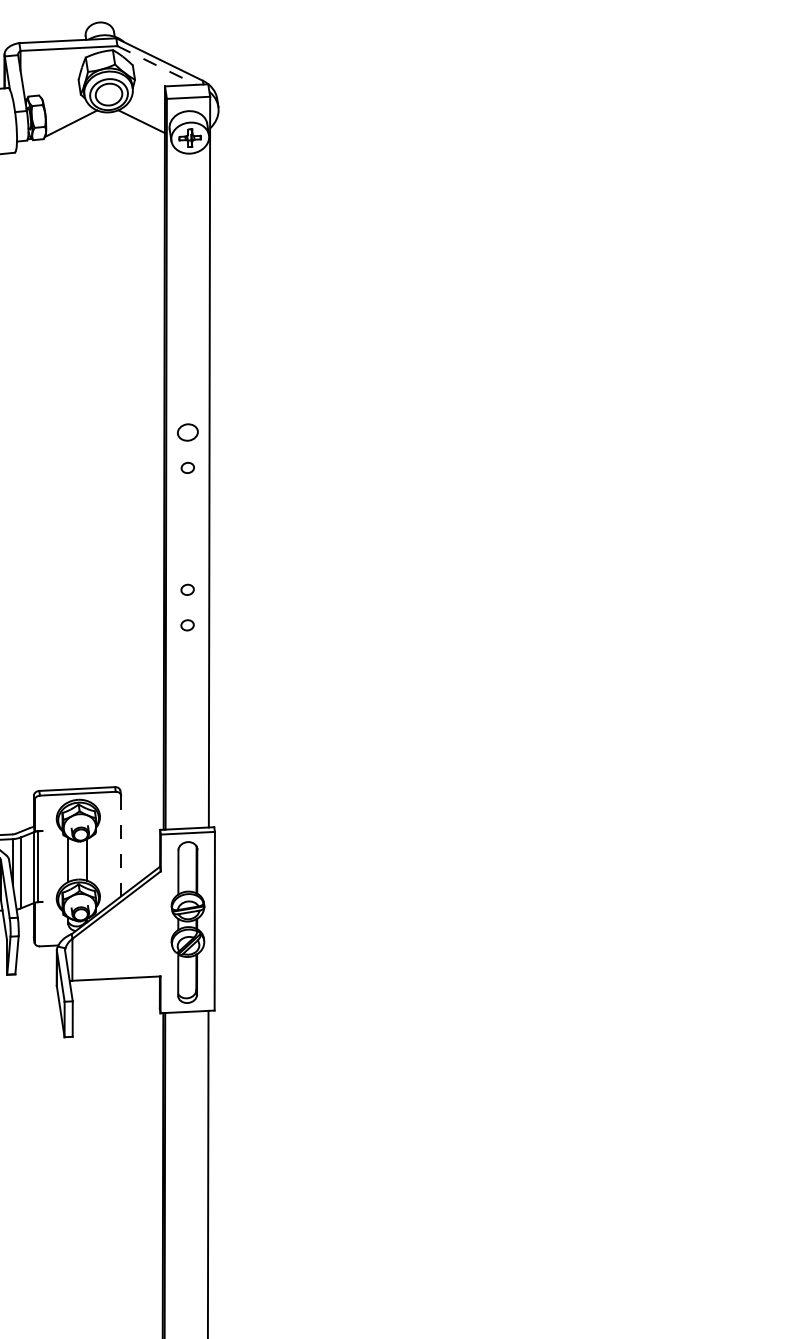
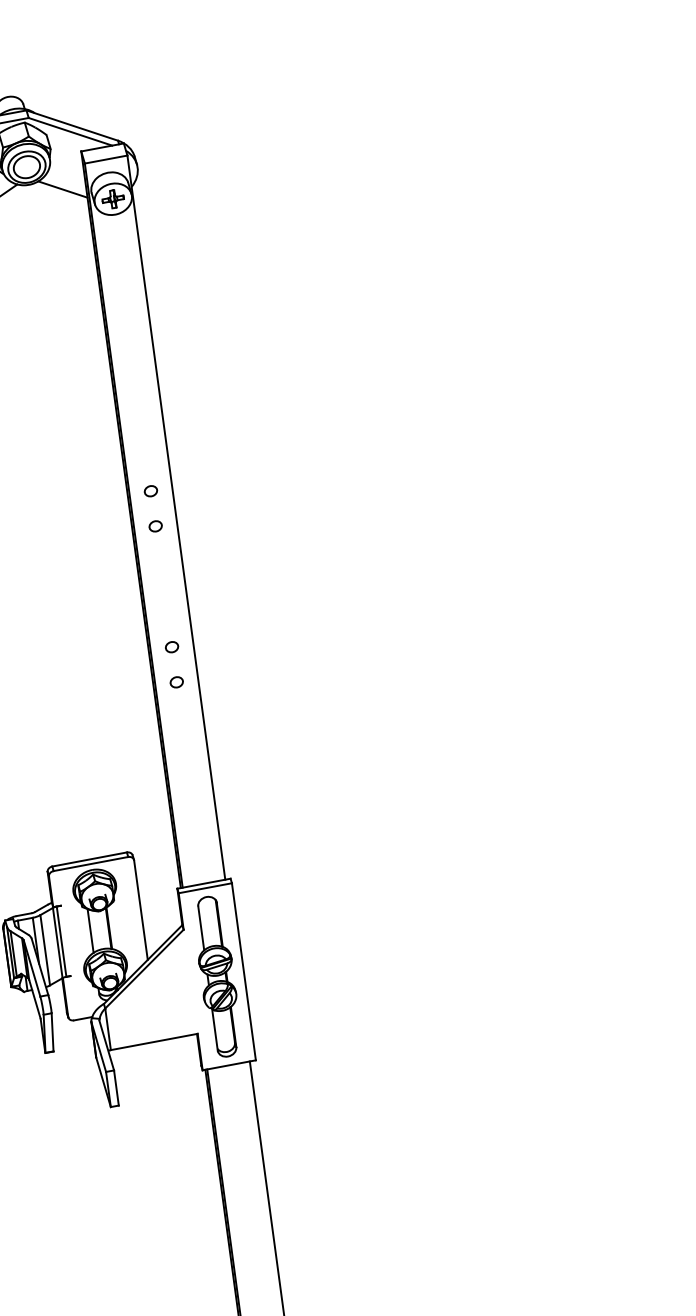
line: (157, 65) -> (71, 131), dashed -> solid
part: (187, 432) -> (150, 491), size x0.62
line: (121, 846) -> (141, 910), dashed -> solid

